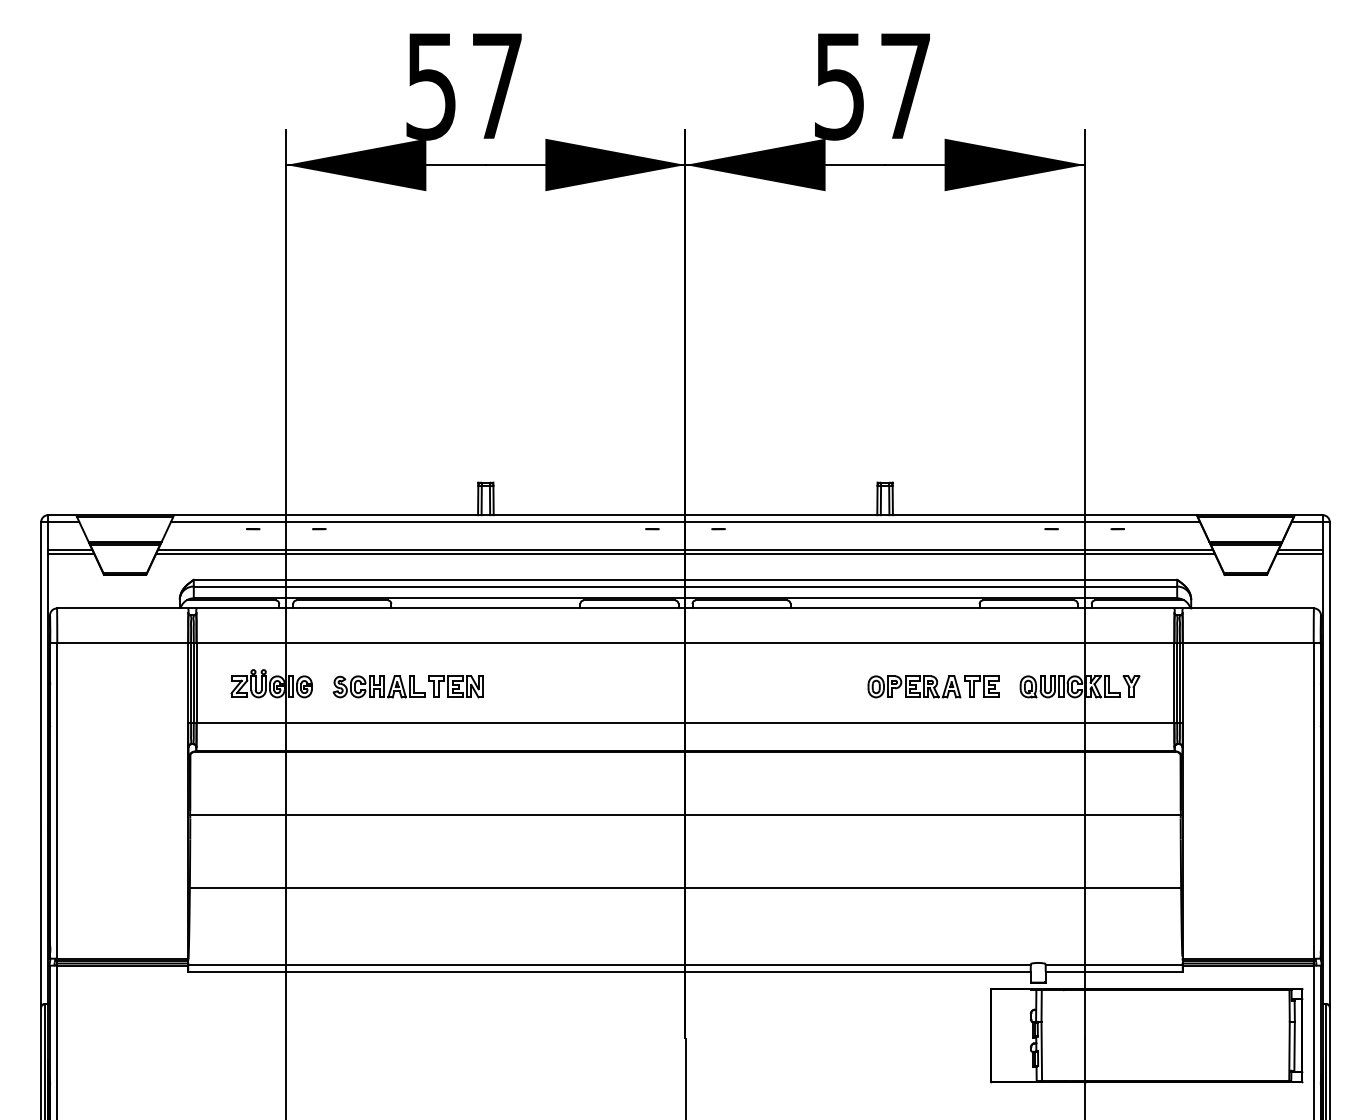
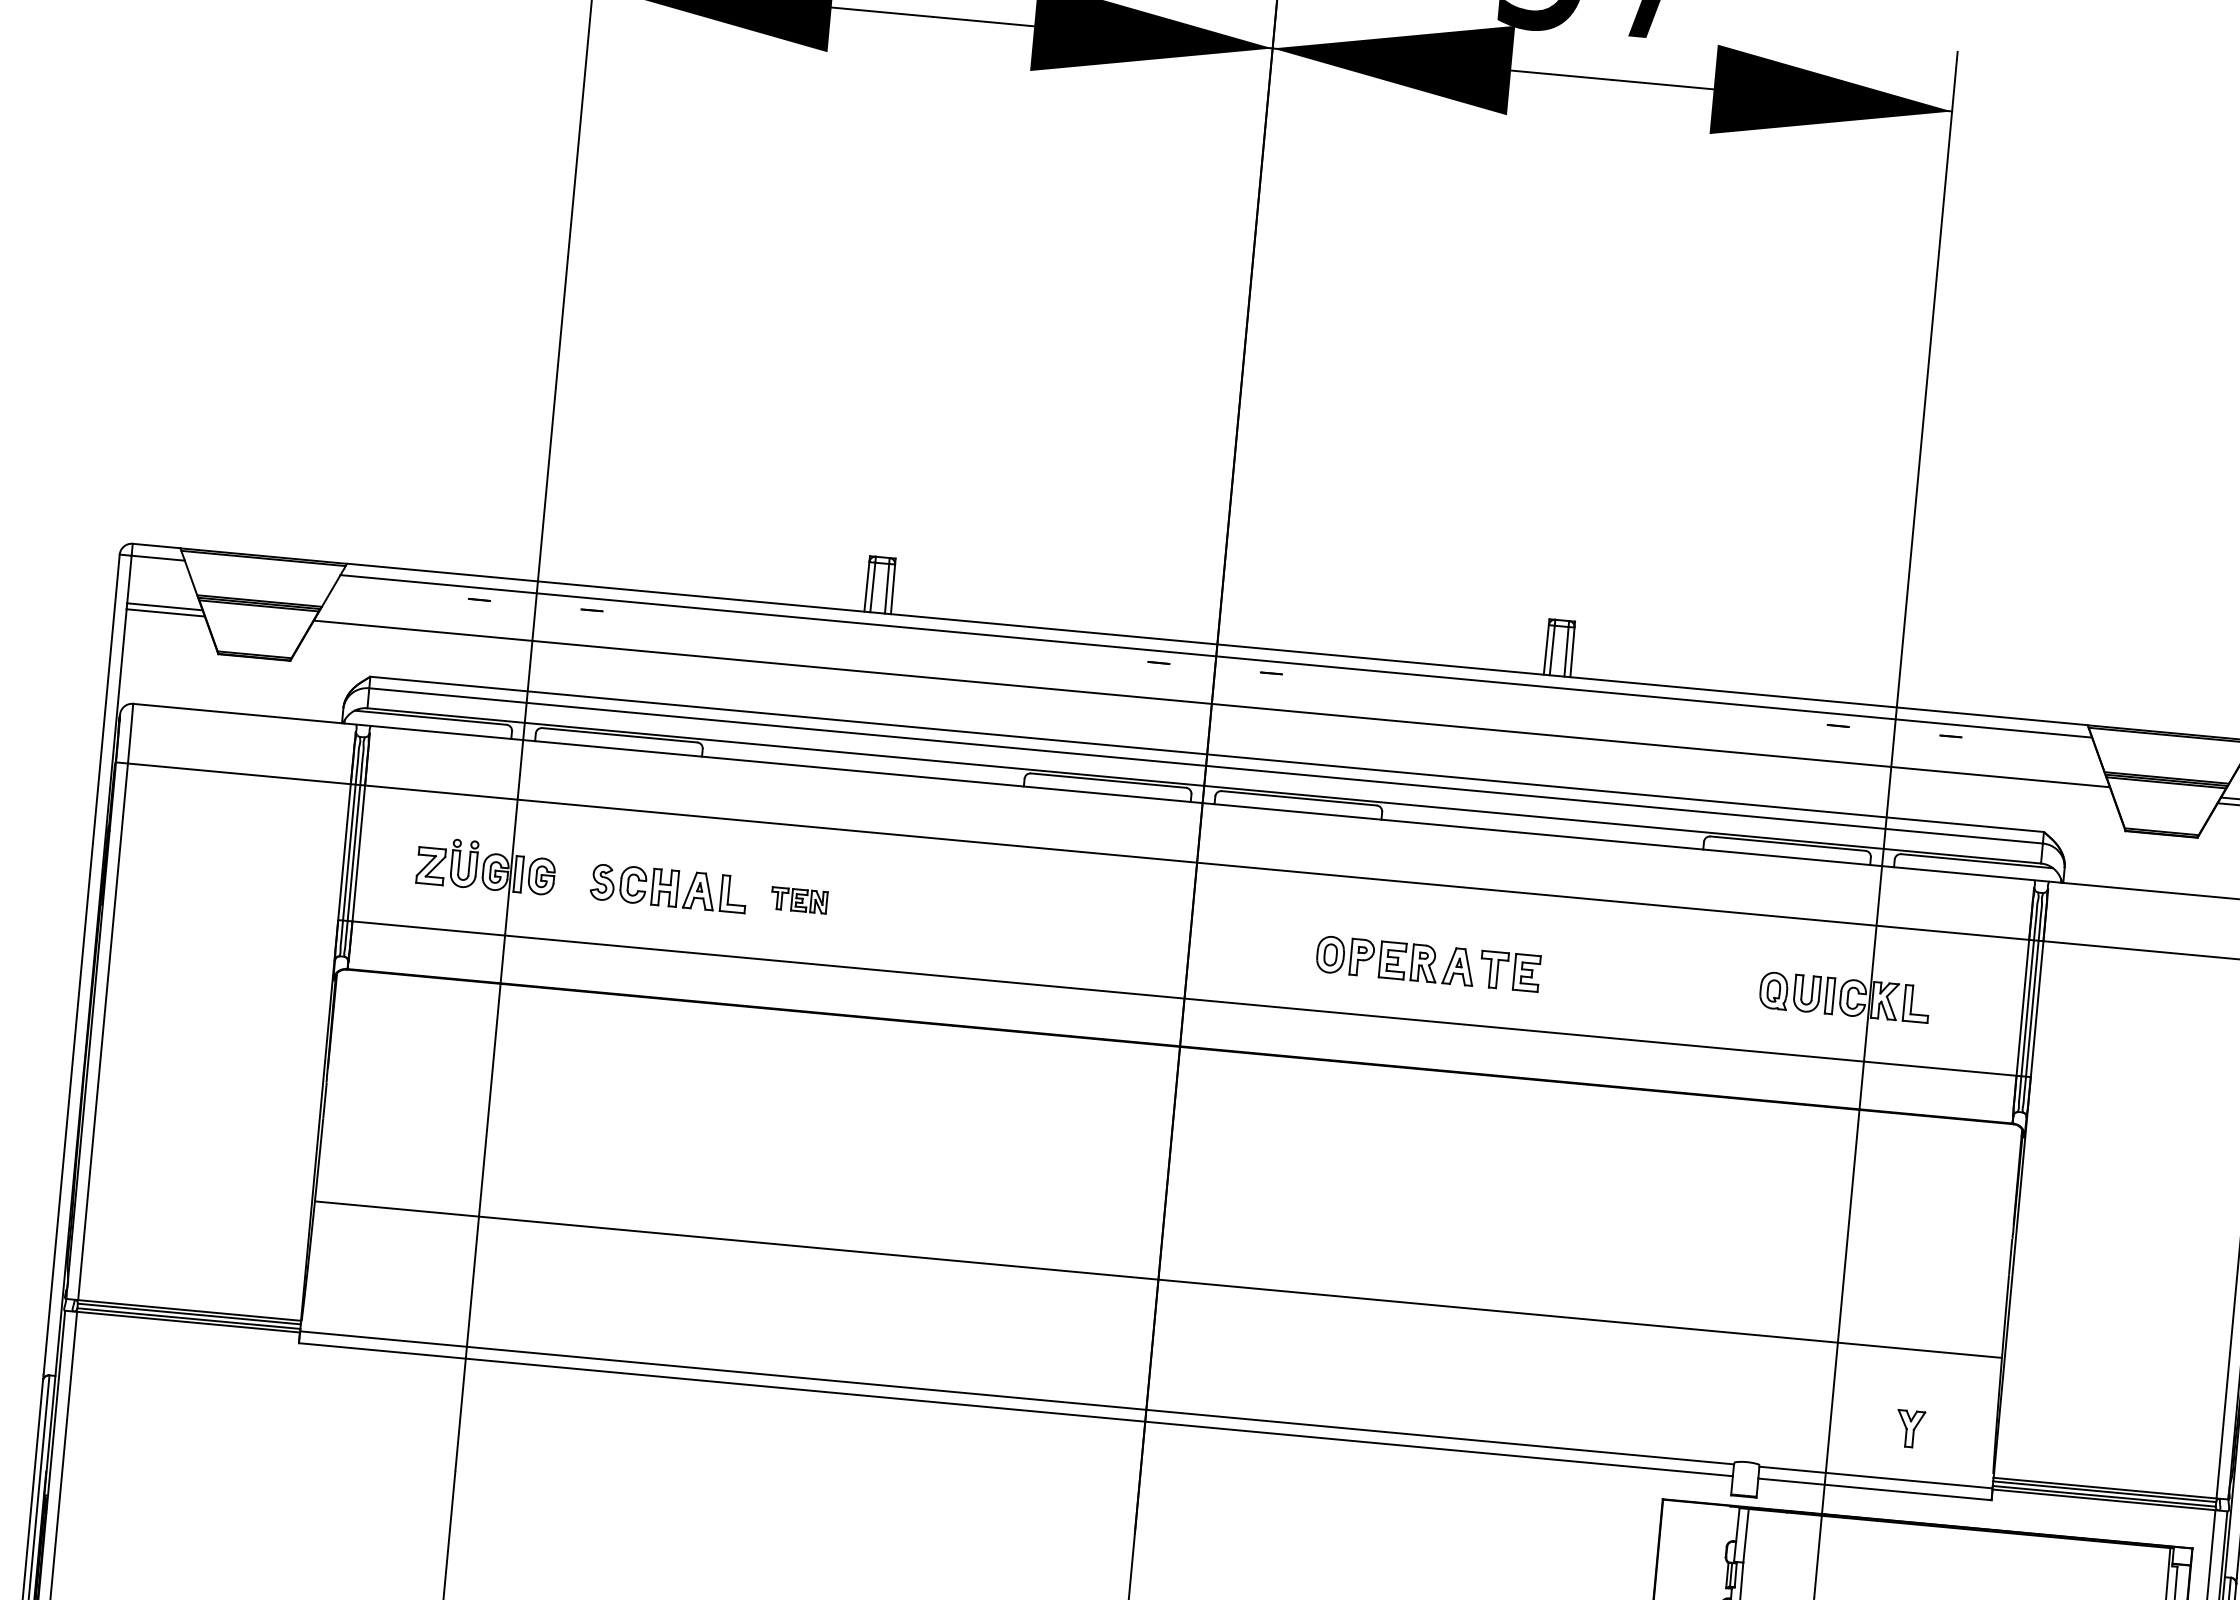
line: (685, 553) -> (1211, 709), removed
part: (455, 686) -> (798, 899), size x0.6
part: (933, 686) -> (1428, 963), moved
part: (1131, 686) -> (1910, 1428), moved
line: (685, 815) -> (1169, 1155), removed

